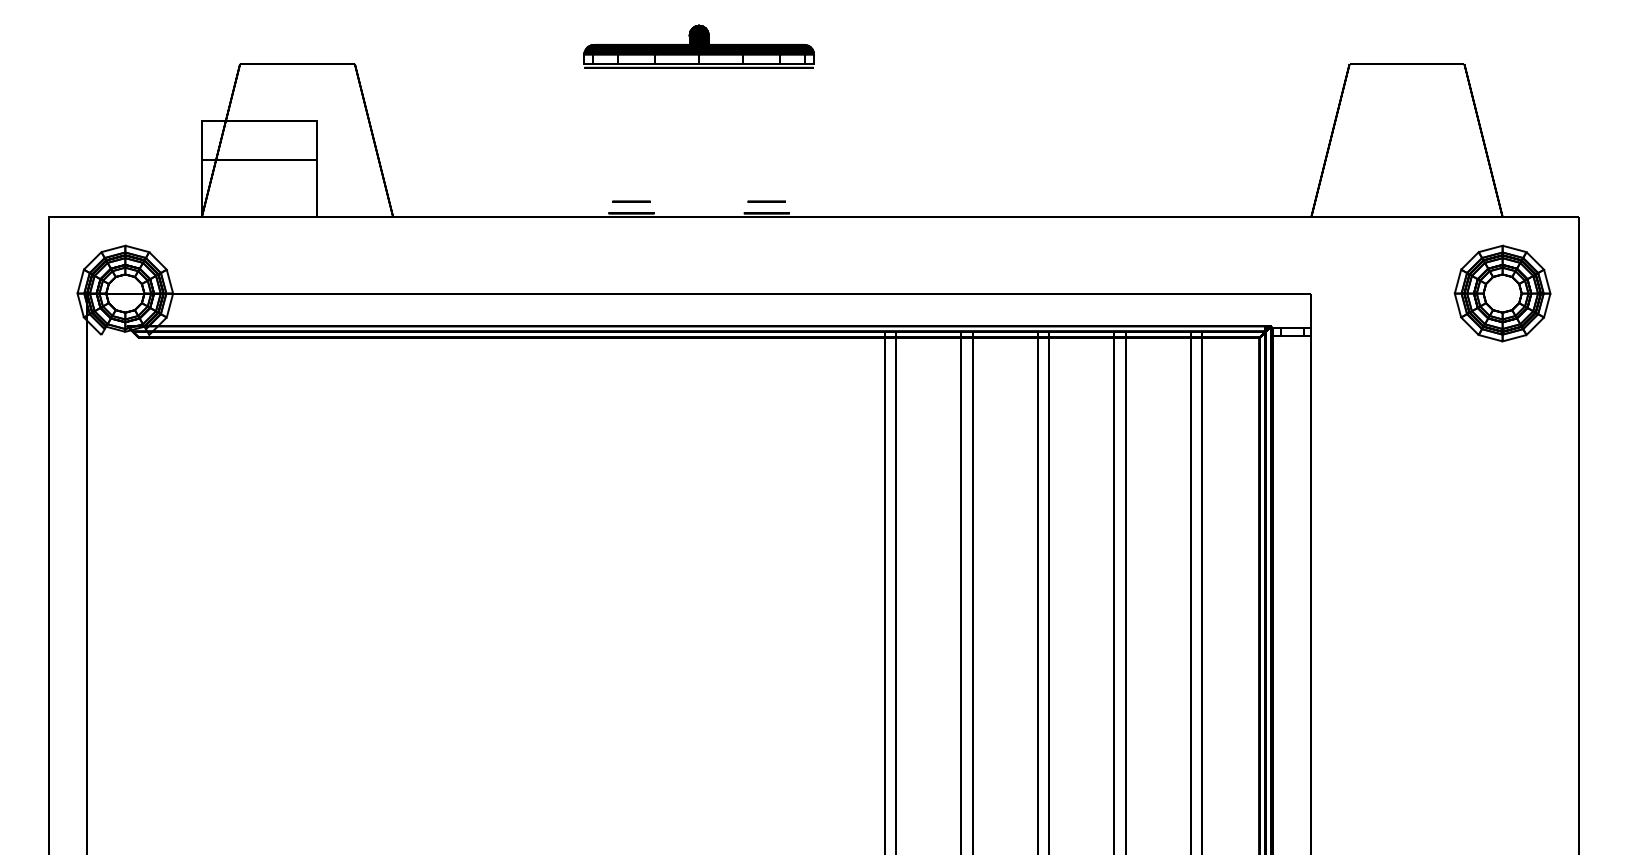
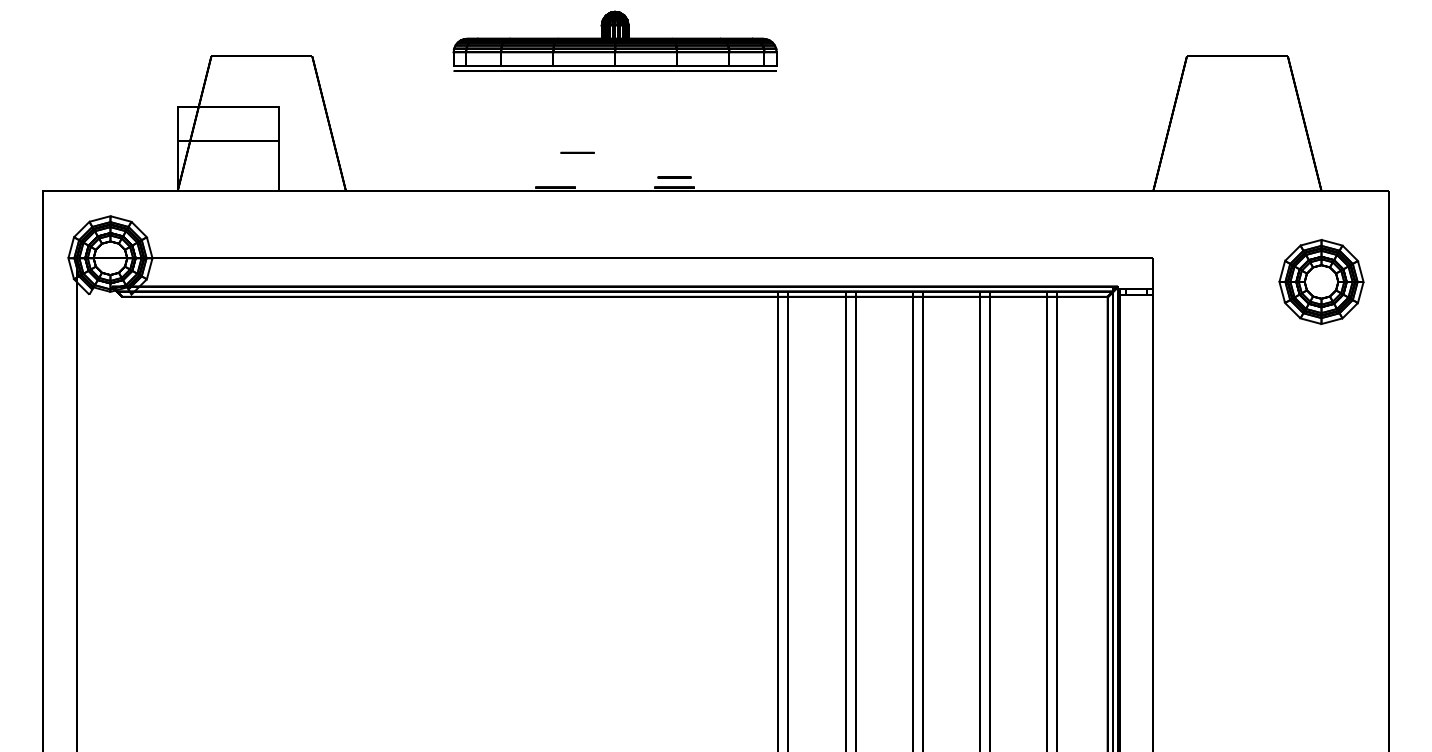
part: (698, 46) -> (614, 40), size x1.6
line: (631, 201) -> (577, 152), moved
part: (1502, 293) -> (1321, 281), moved

